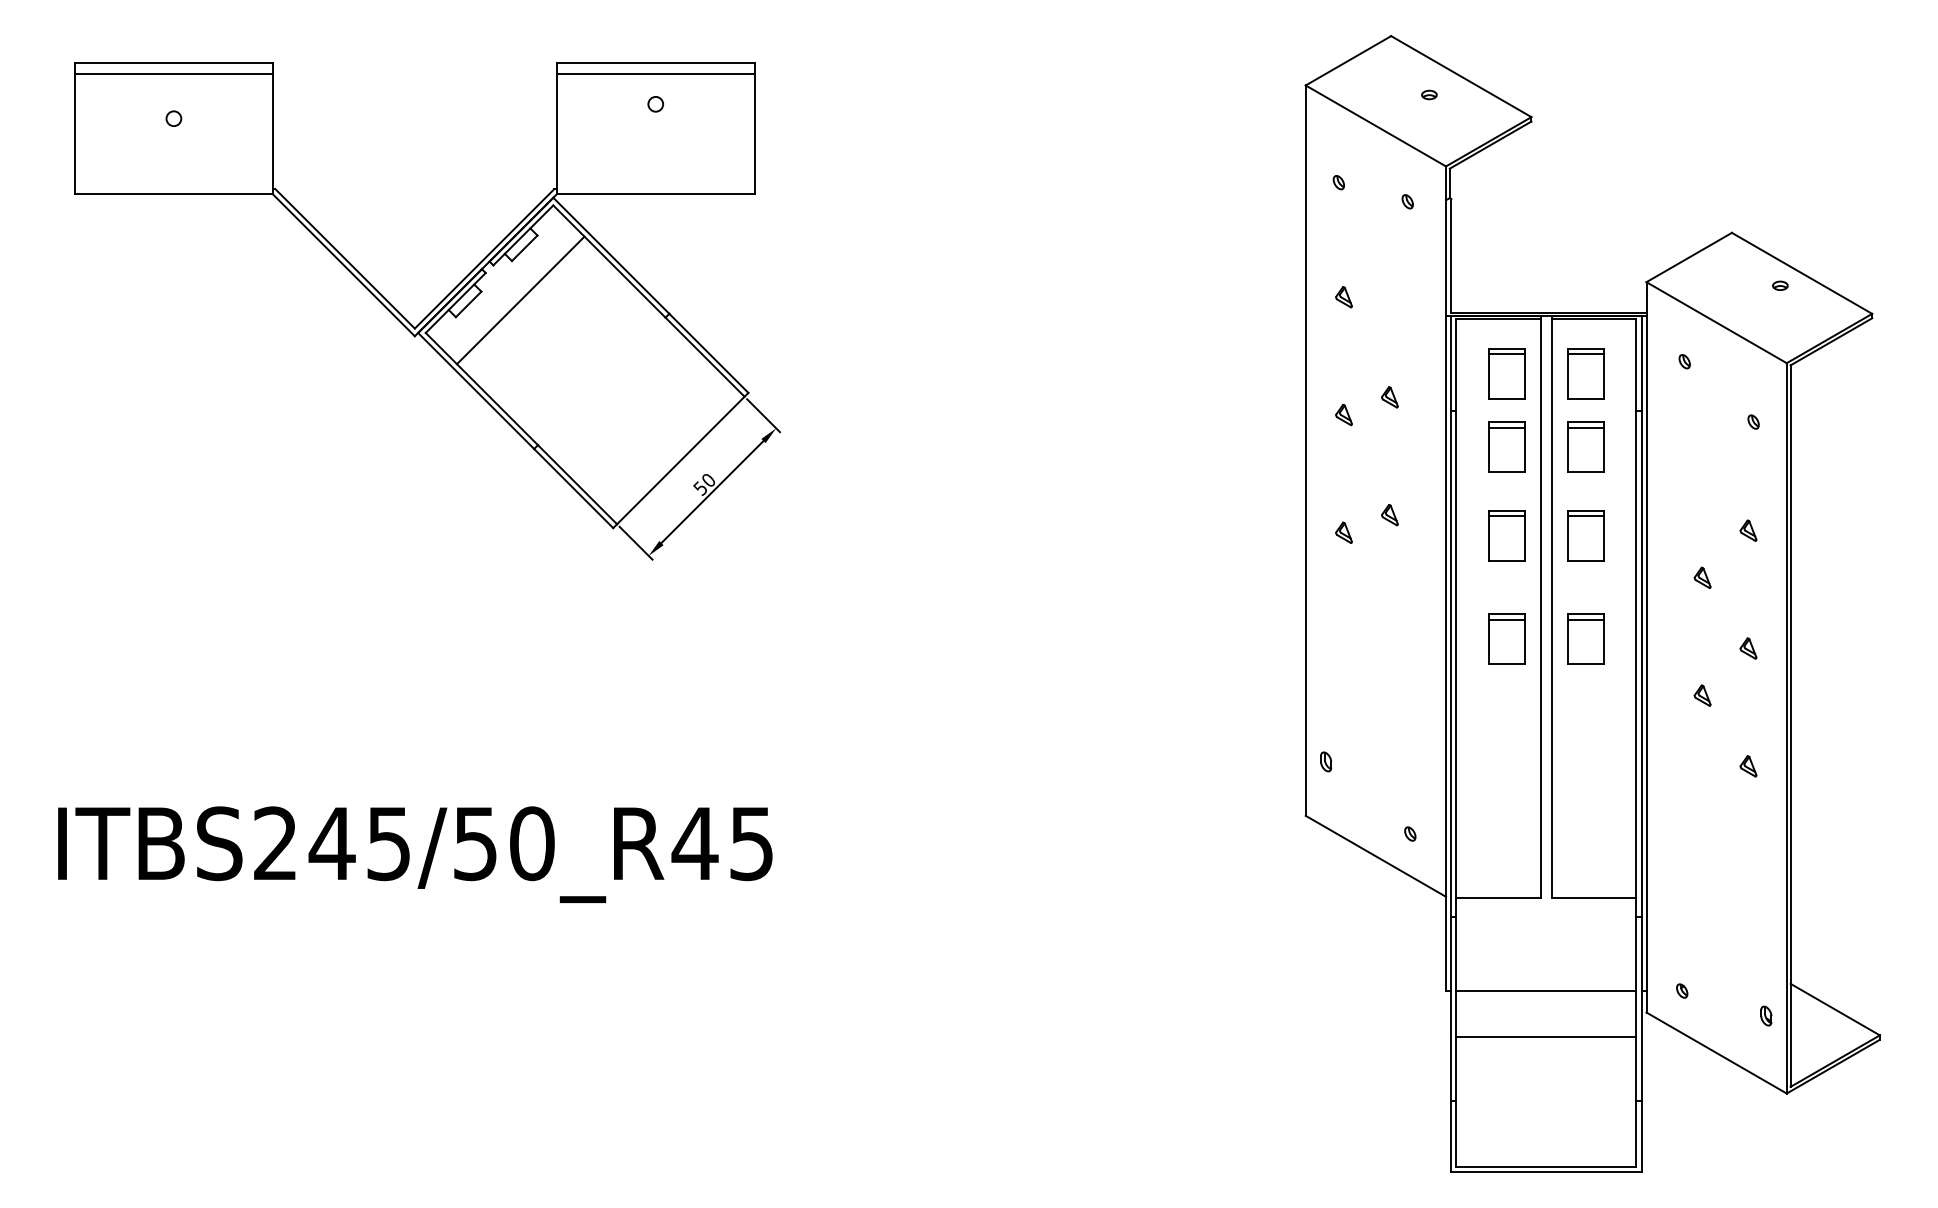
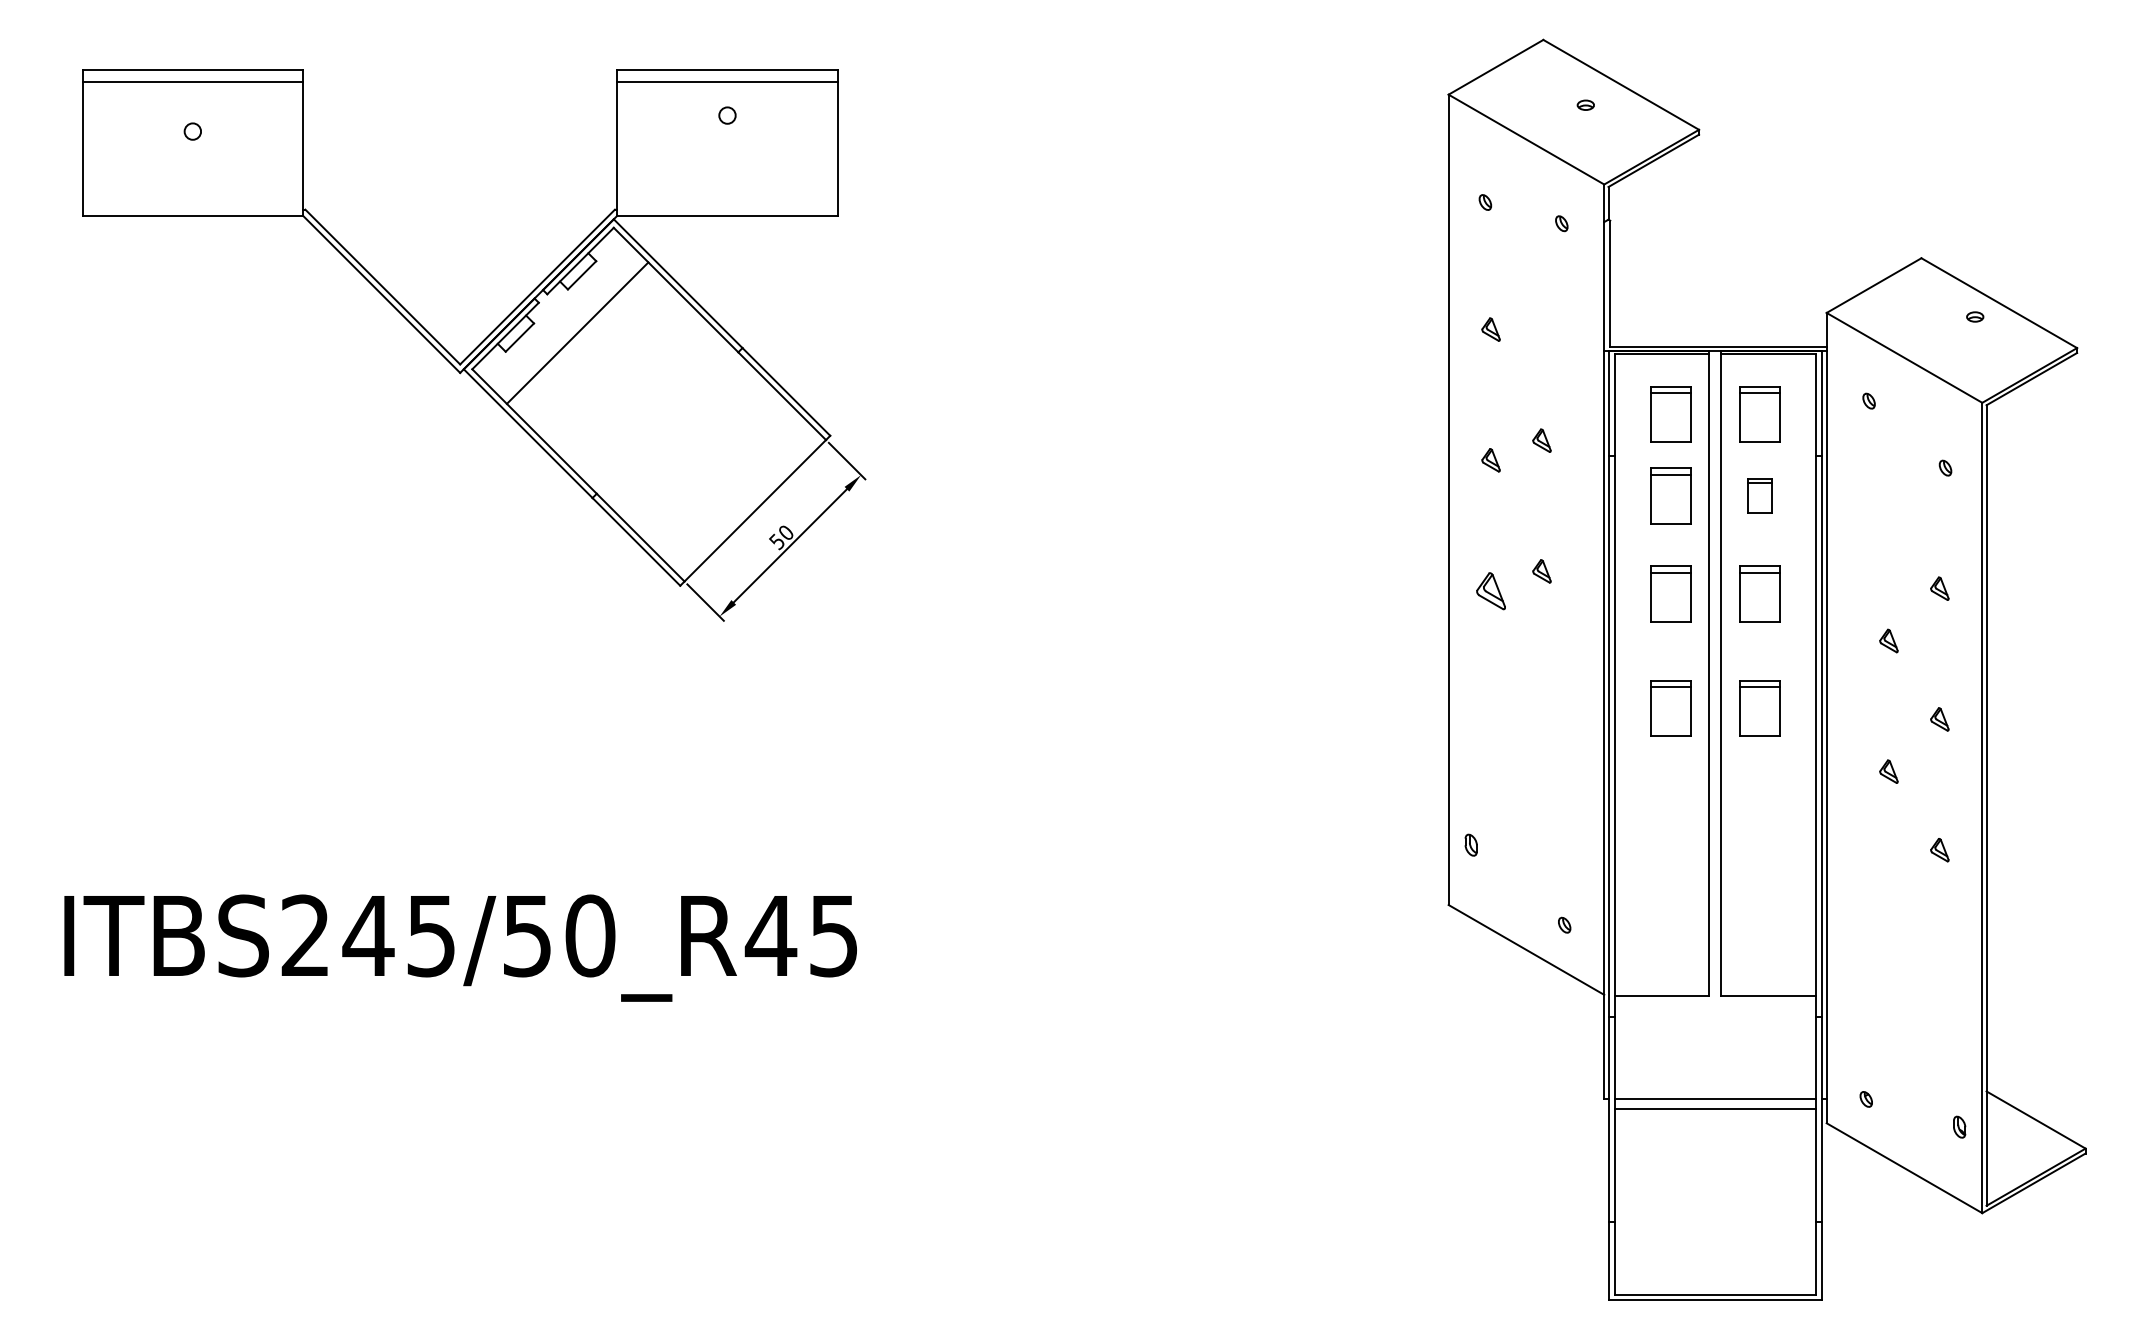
part: (1585, 446) -> (1759, 495), size x0.6
part: (1343, 532) -> (1490, 590), size x1.6
line: (1546, 1036) -> (1715, 1108), moved

